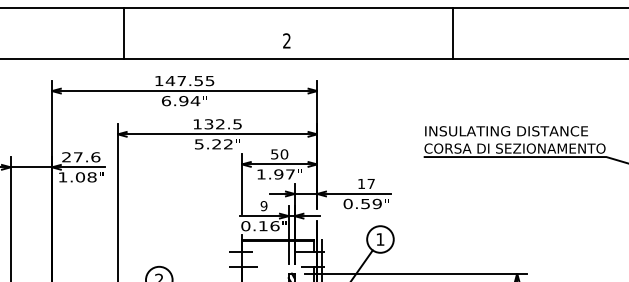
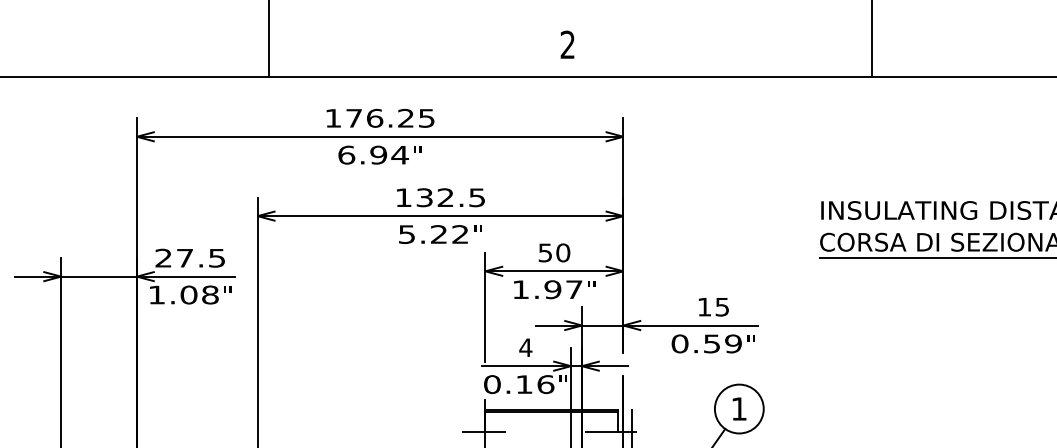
text: (183, 80) -> (378, 117), 147.55 -> 176.25
text: (95, 157) -> (216, 258), 27.6 -> 27.5
text: (370, 184) -> (721, 308), 17 -> 15
text: (263, 206) -> (524, 348), 9 -> 4

